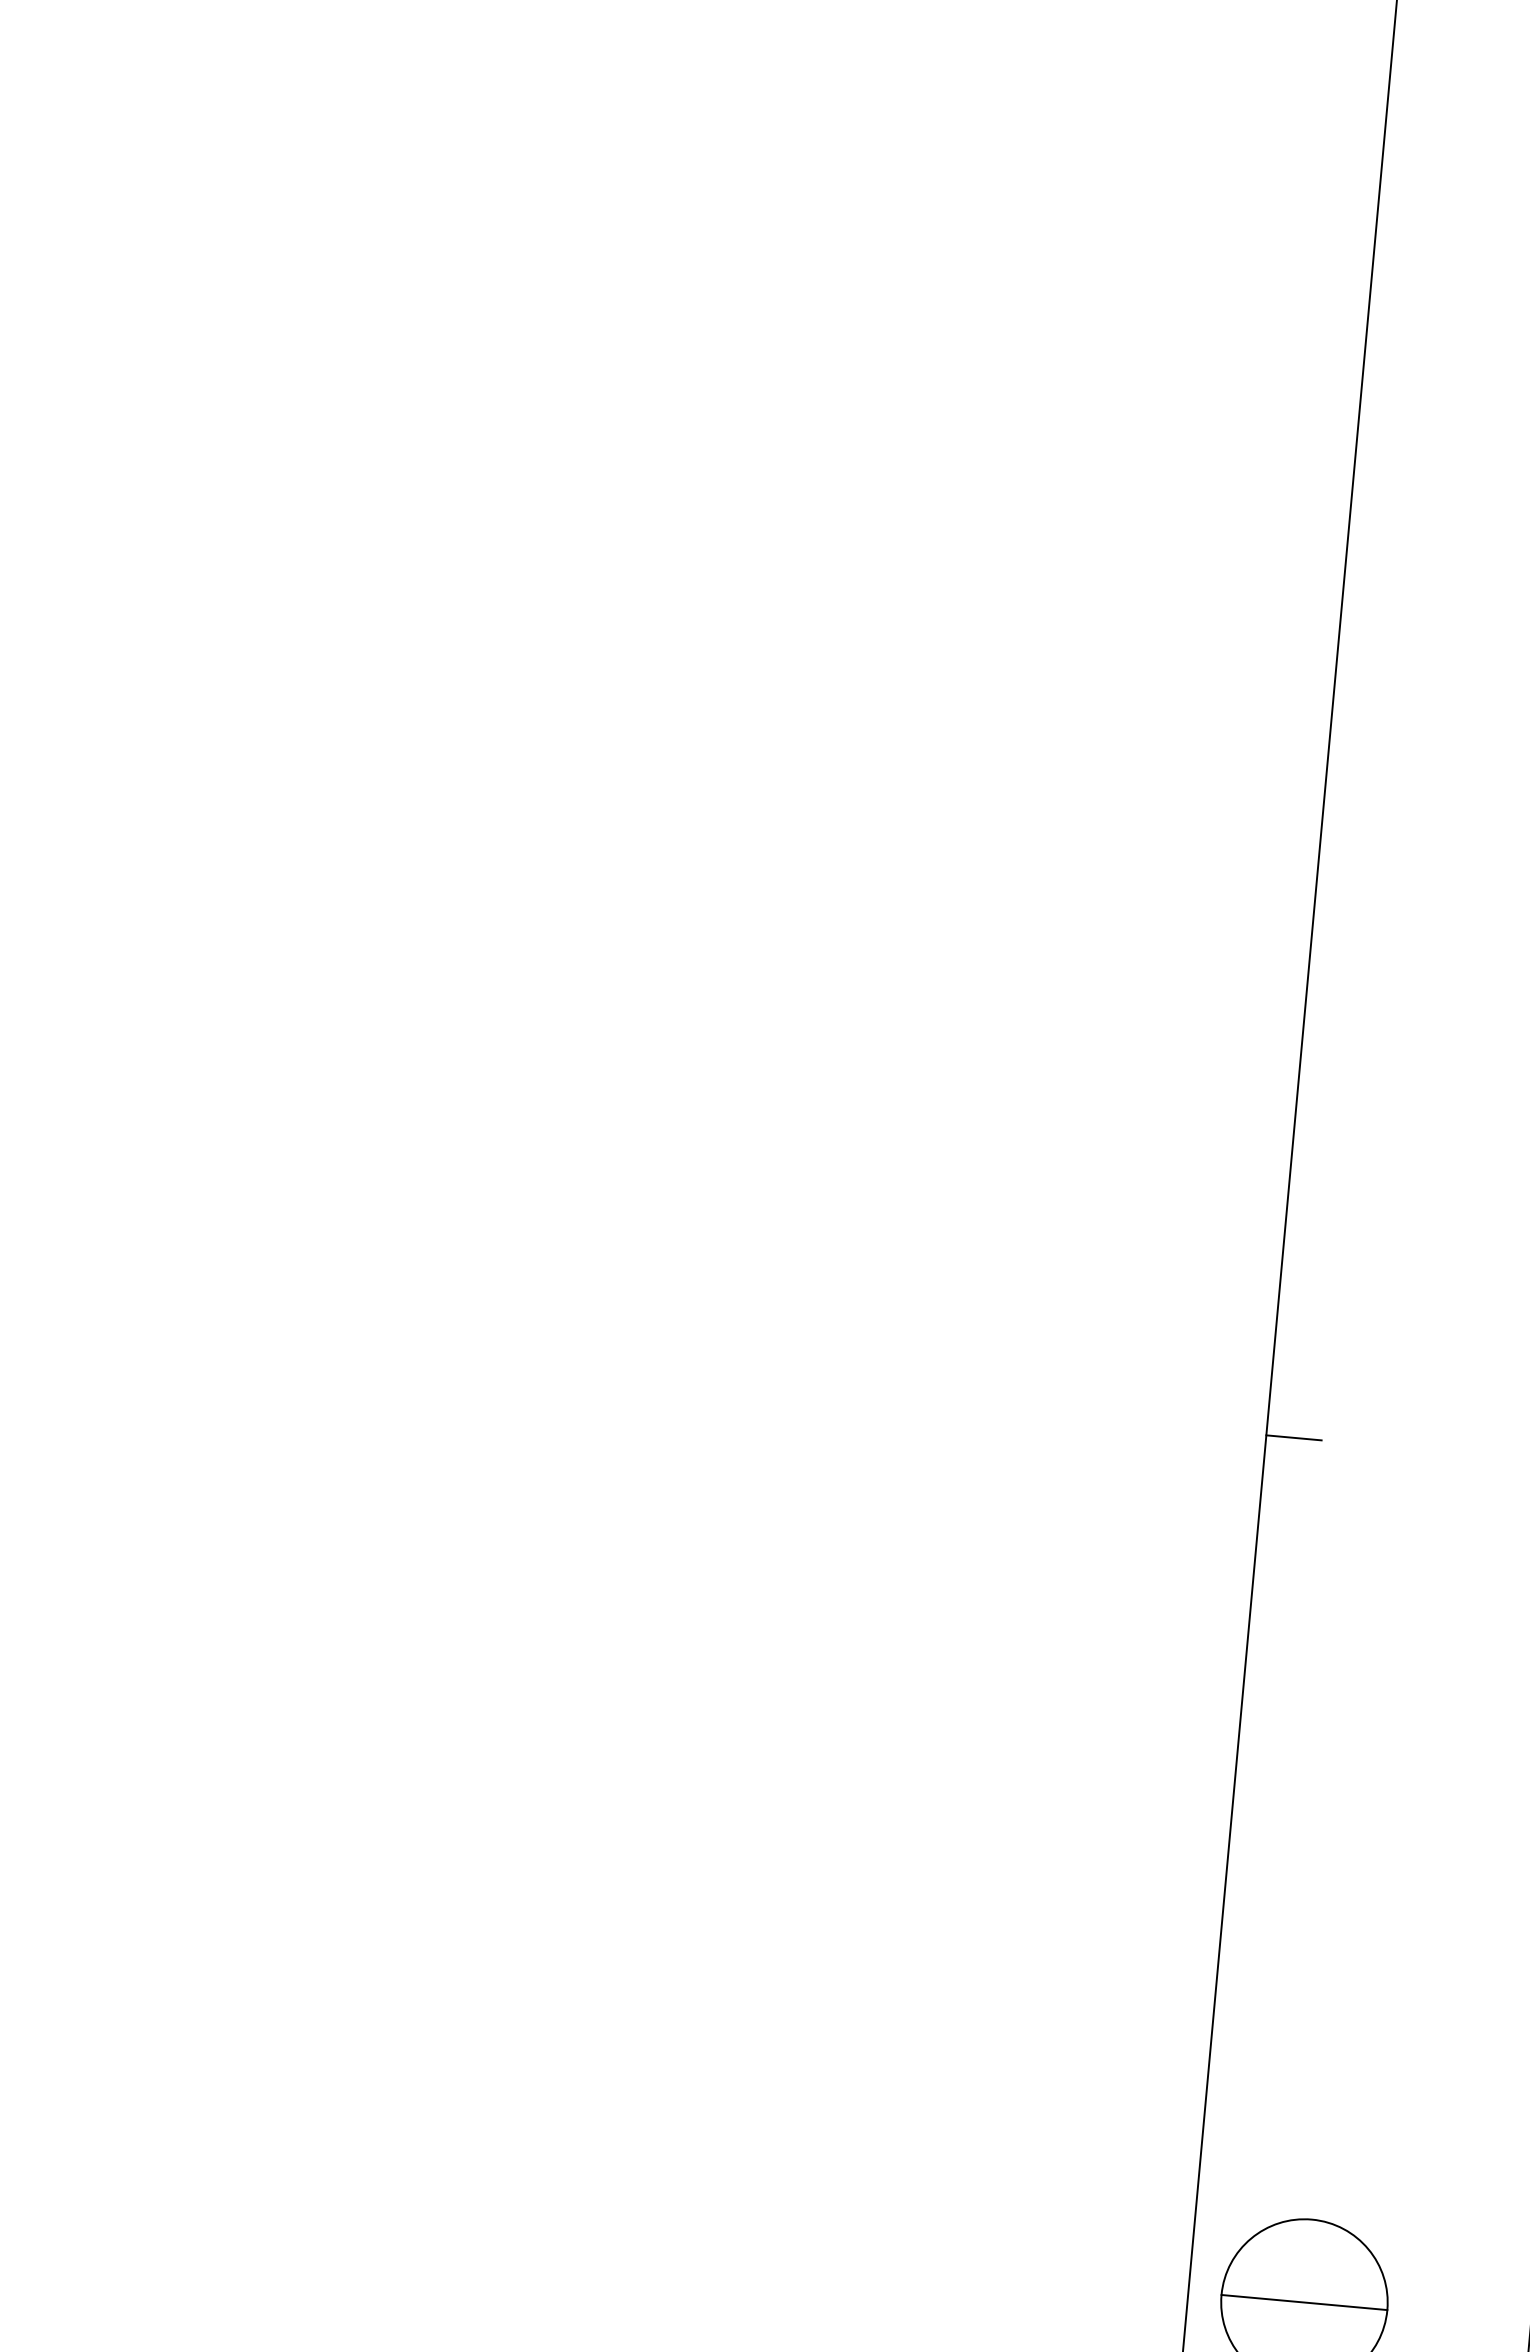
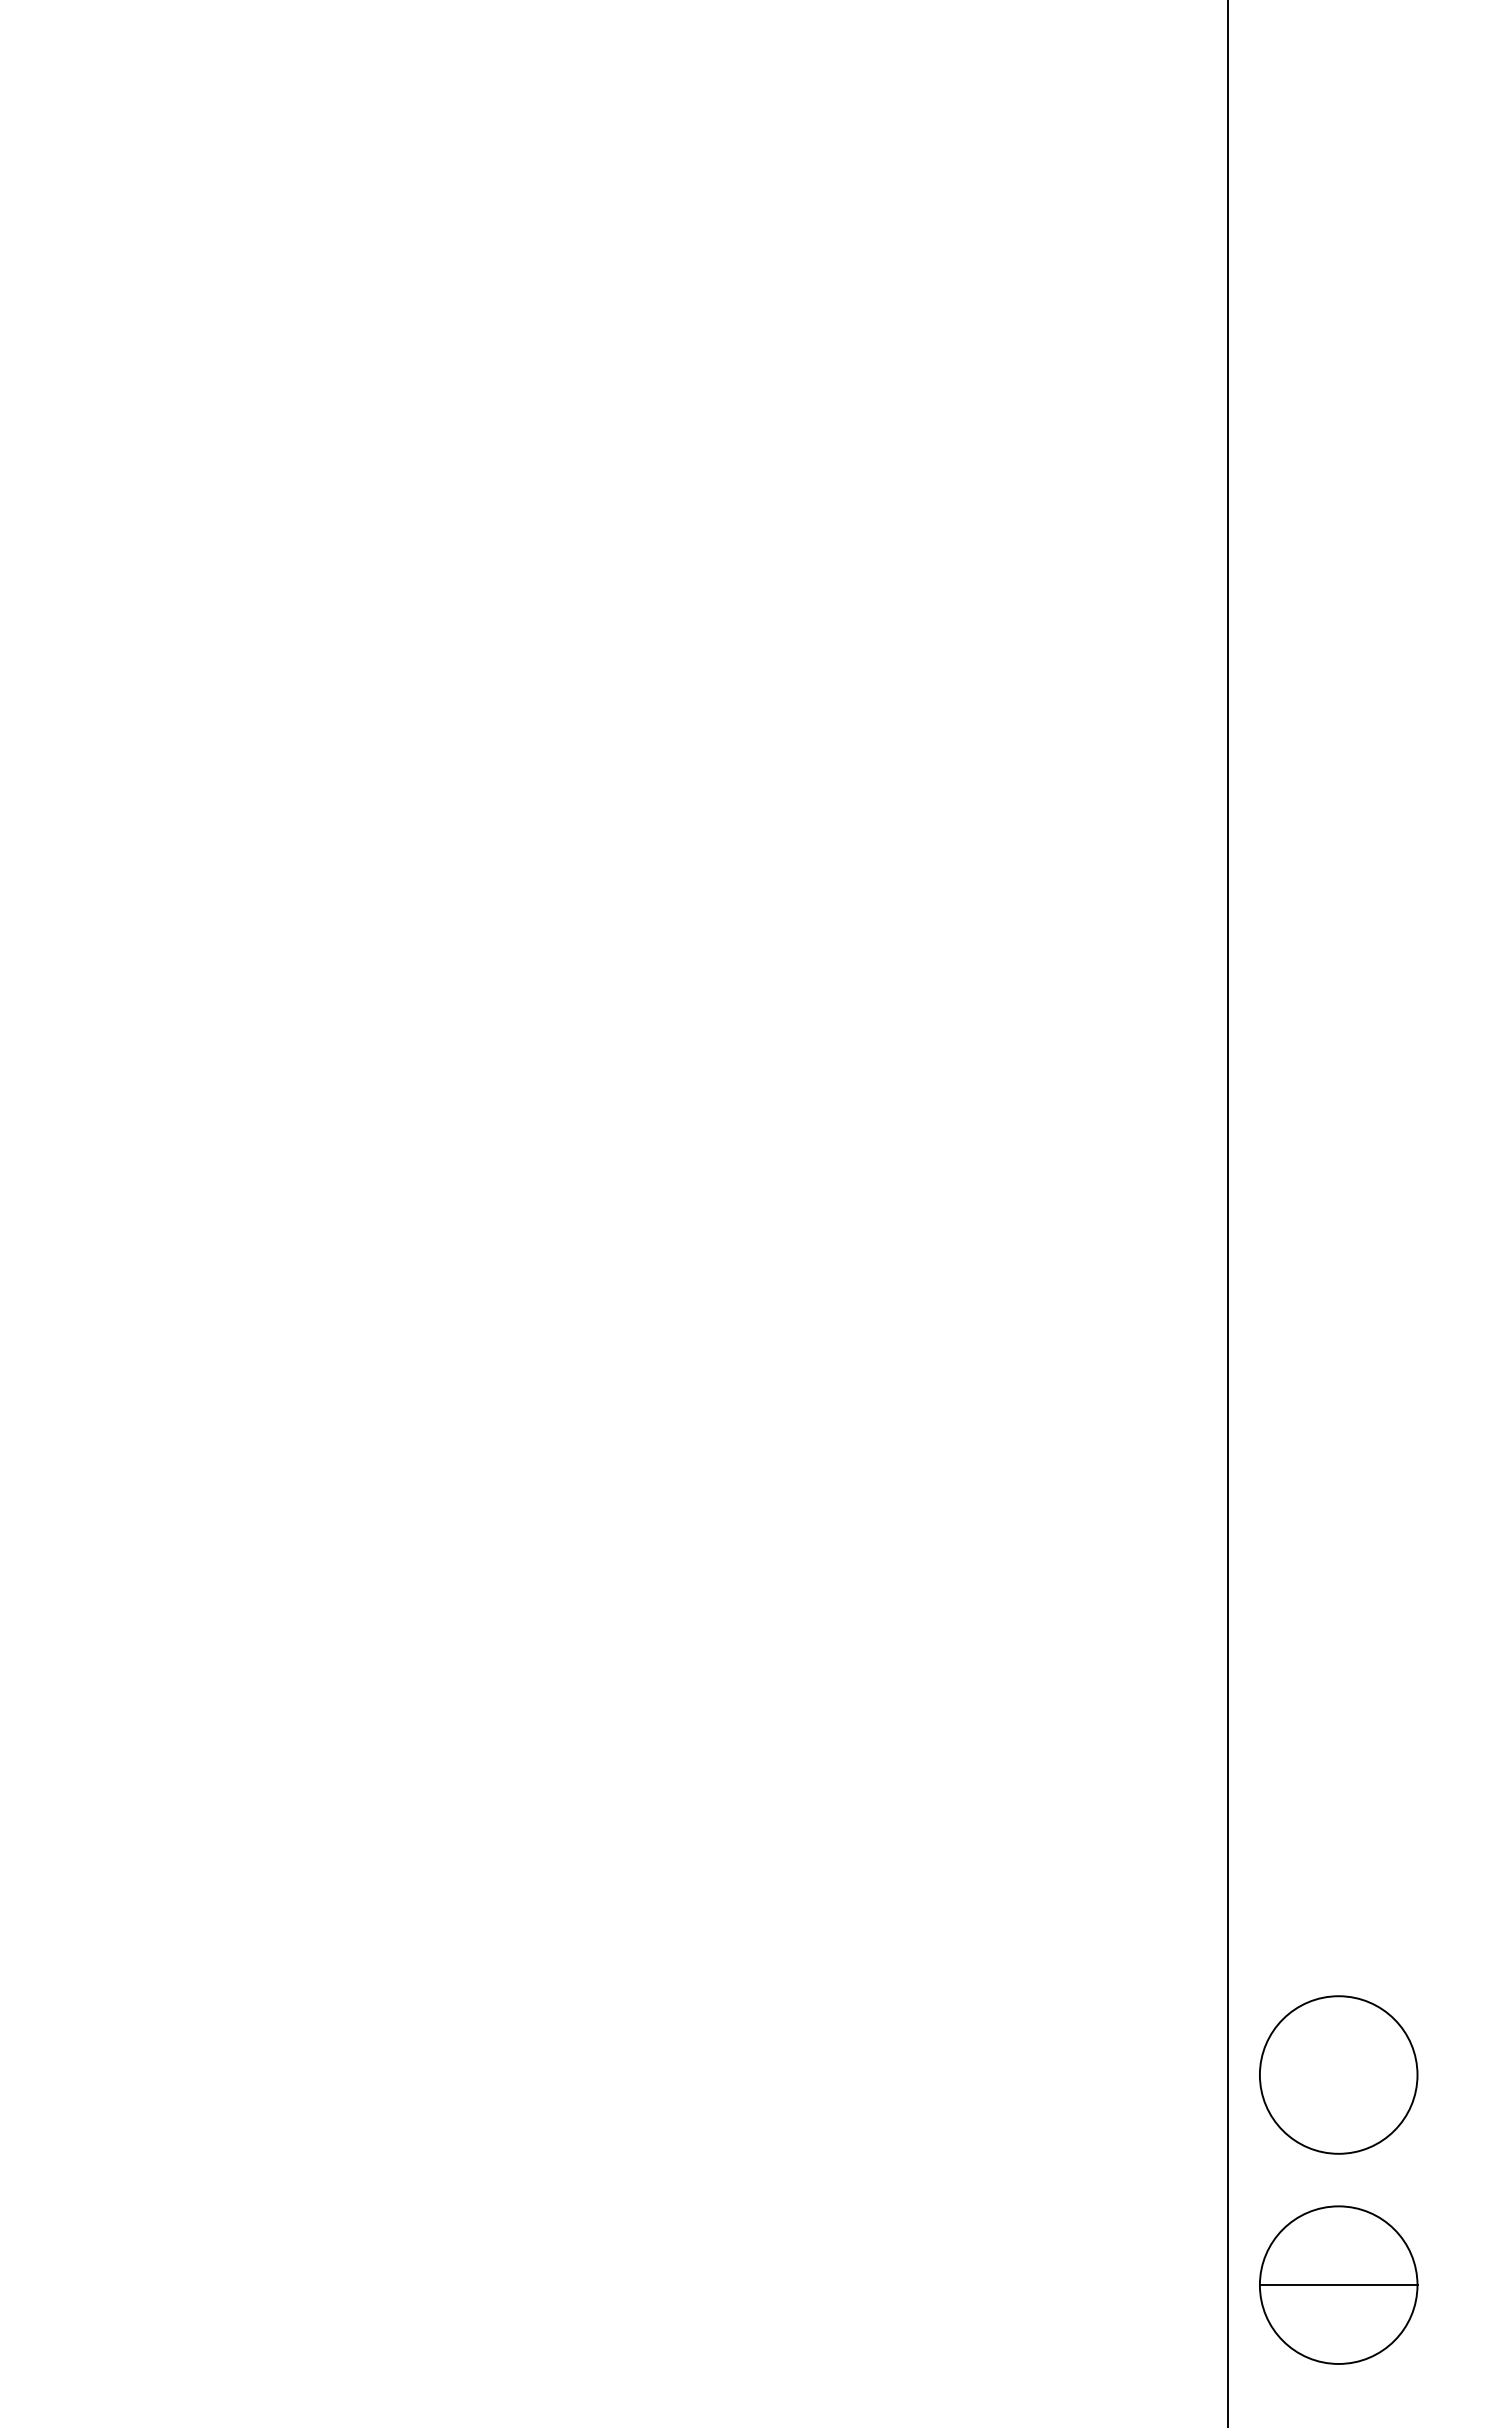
line: (1293, 1437) -> (1254, 1260), removed
line: (1304, 2303) -> (1338, 2075), removed

